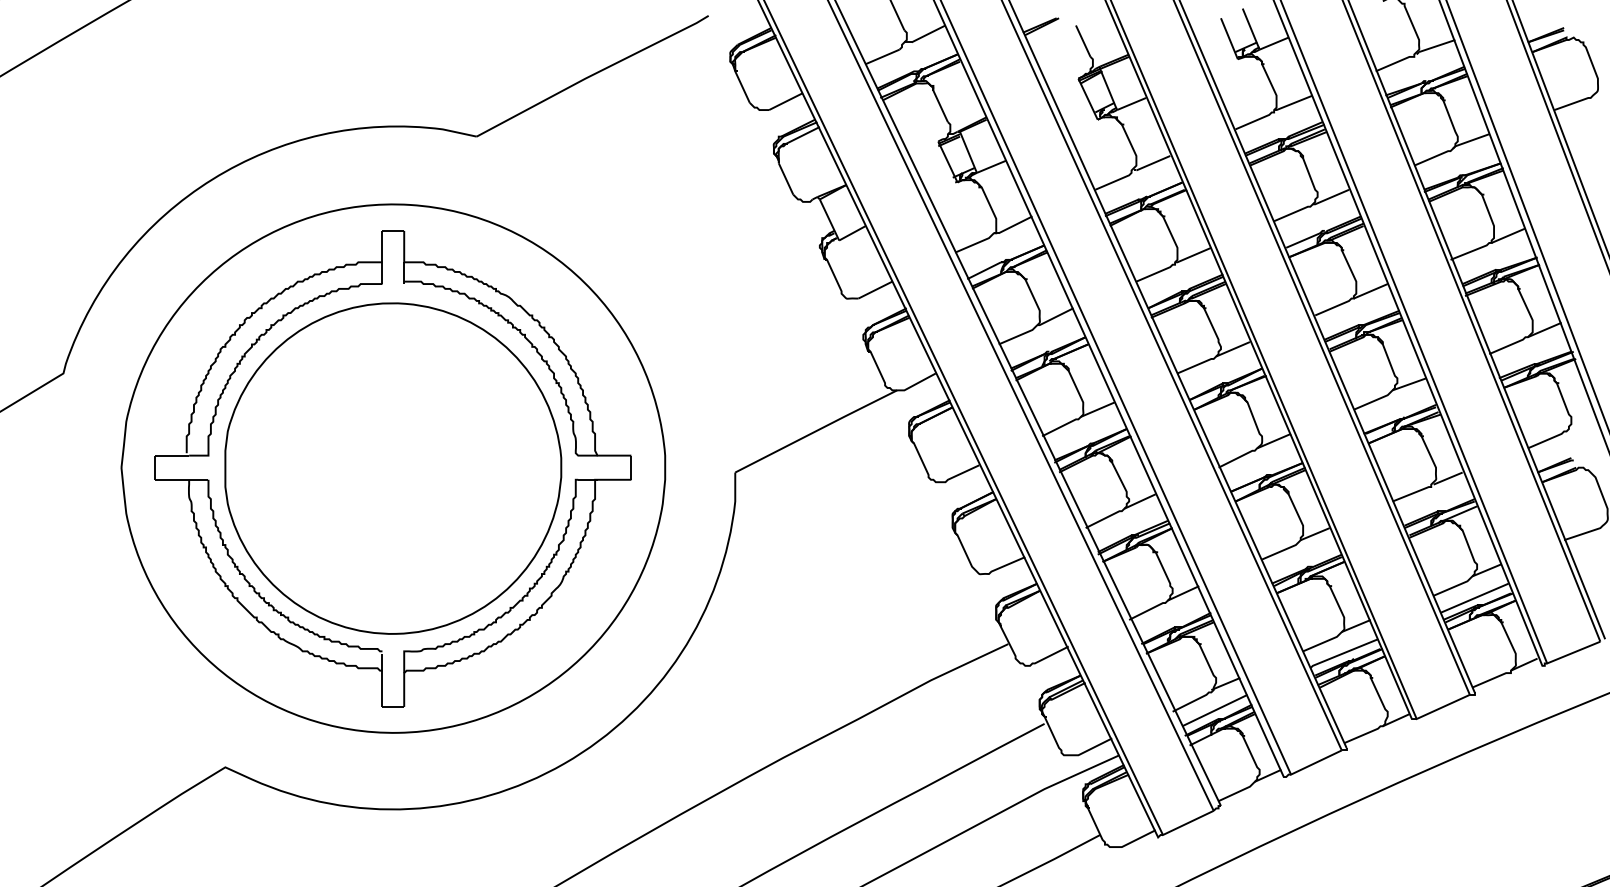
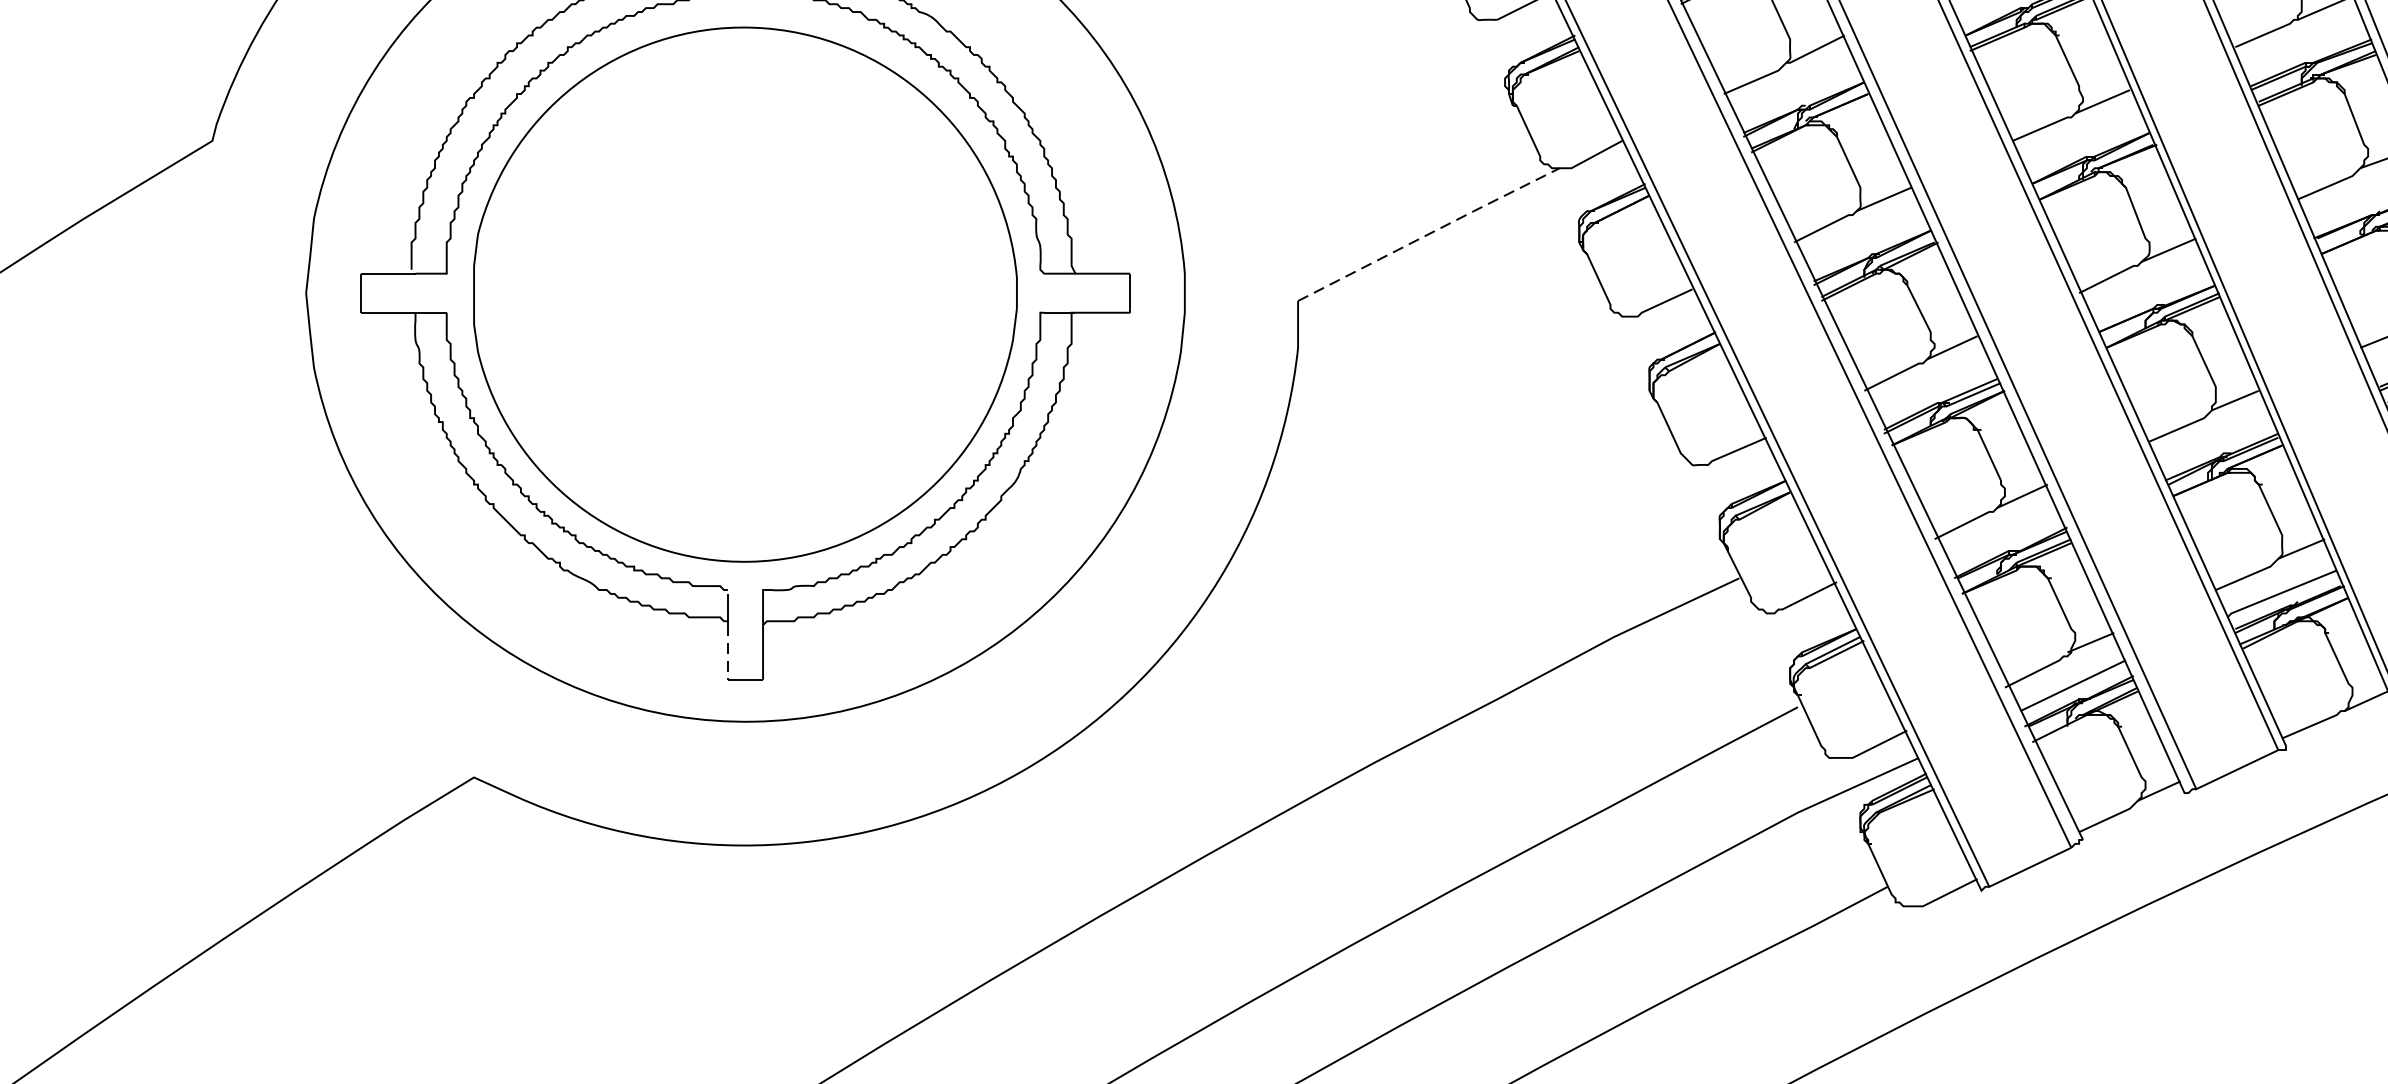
line: (816, 430) -> (1429, 233), solid -> dashed
line: (382, 690) -> (727, 653), solid -> dashed

